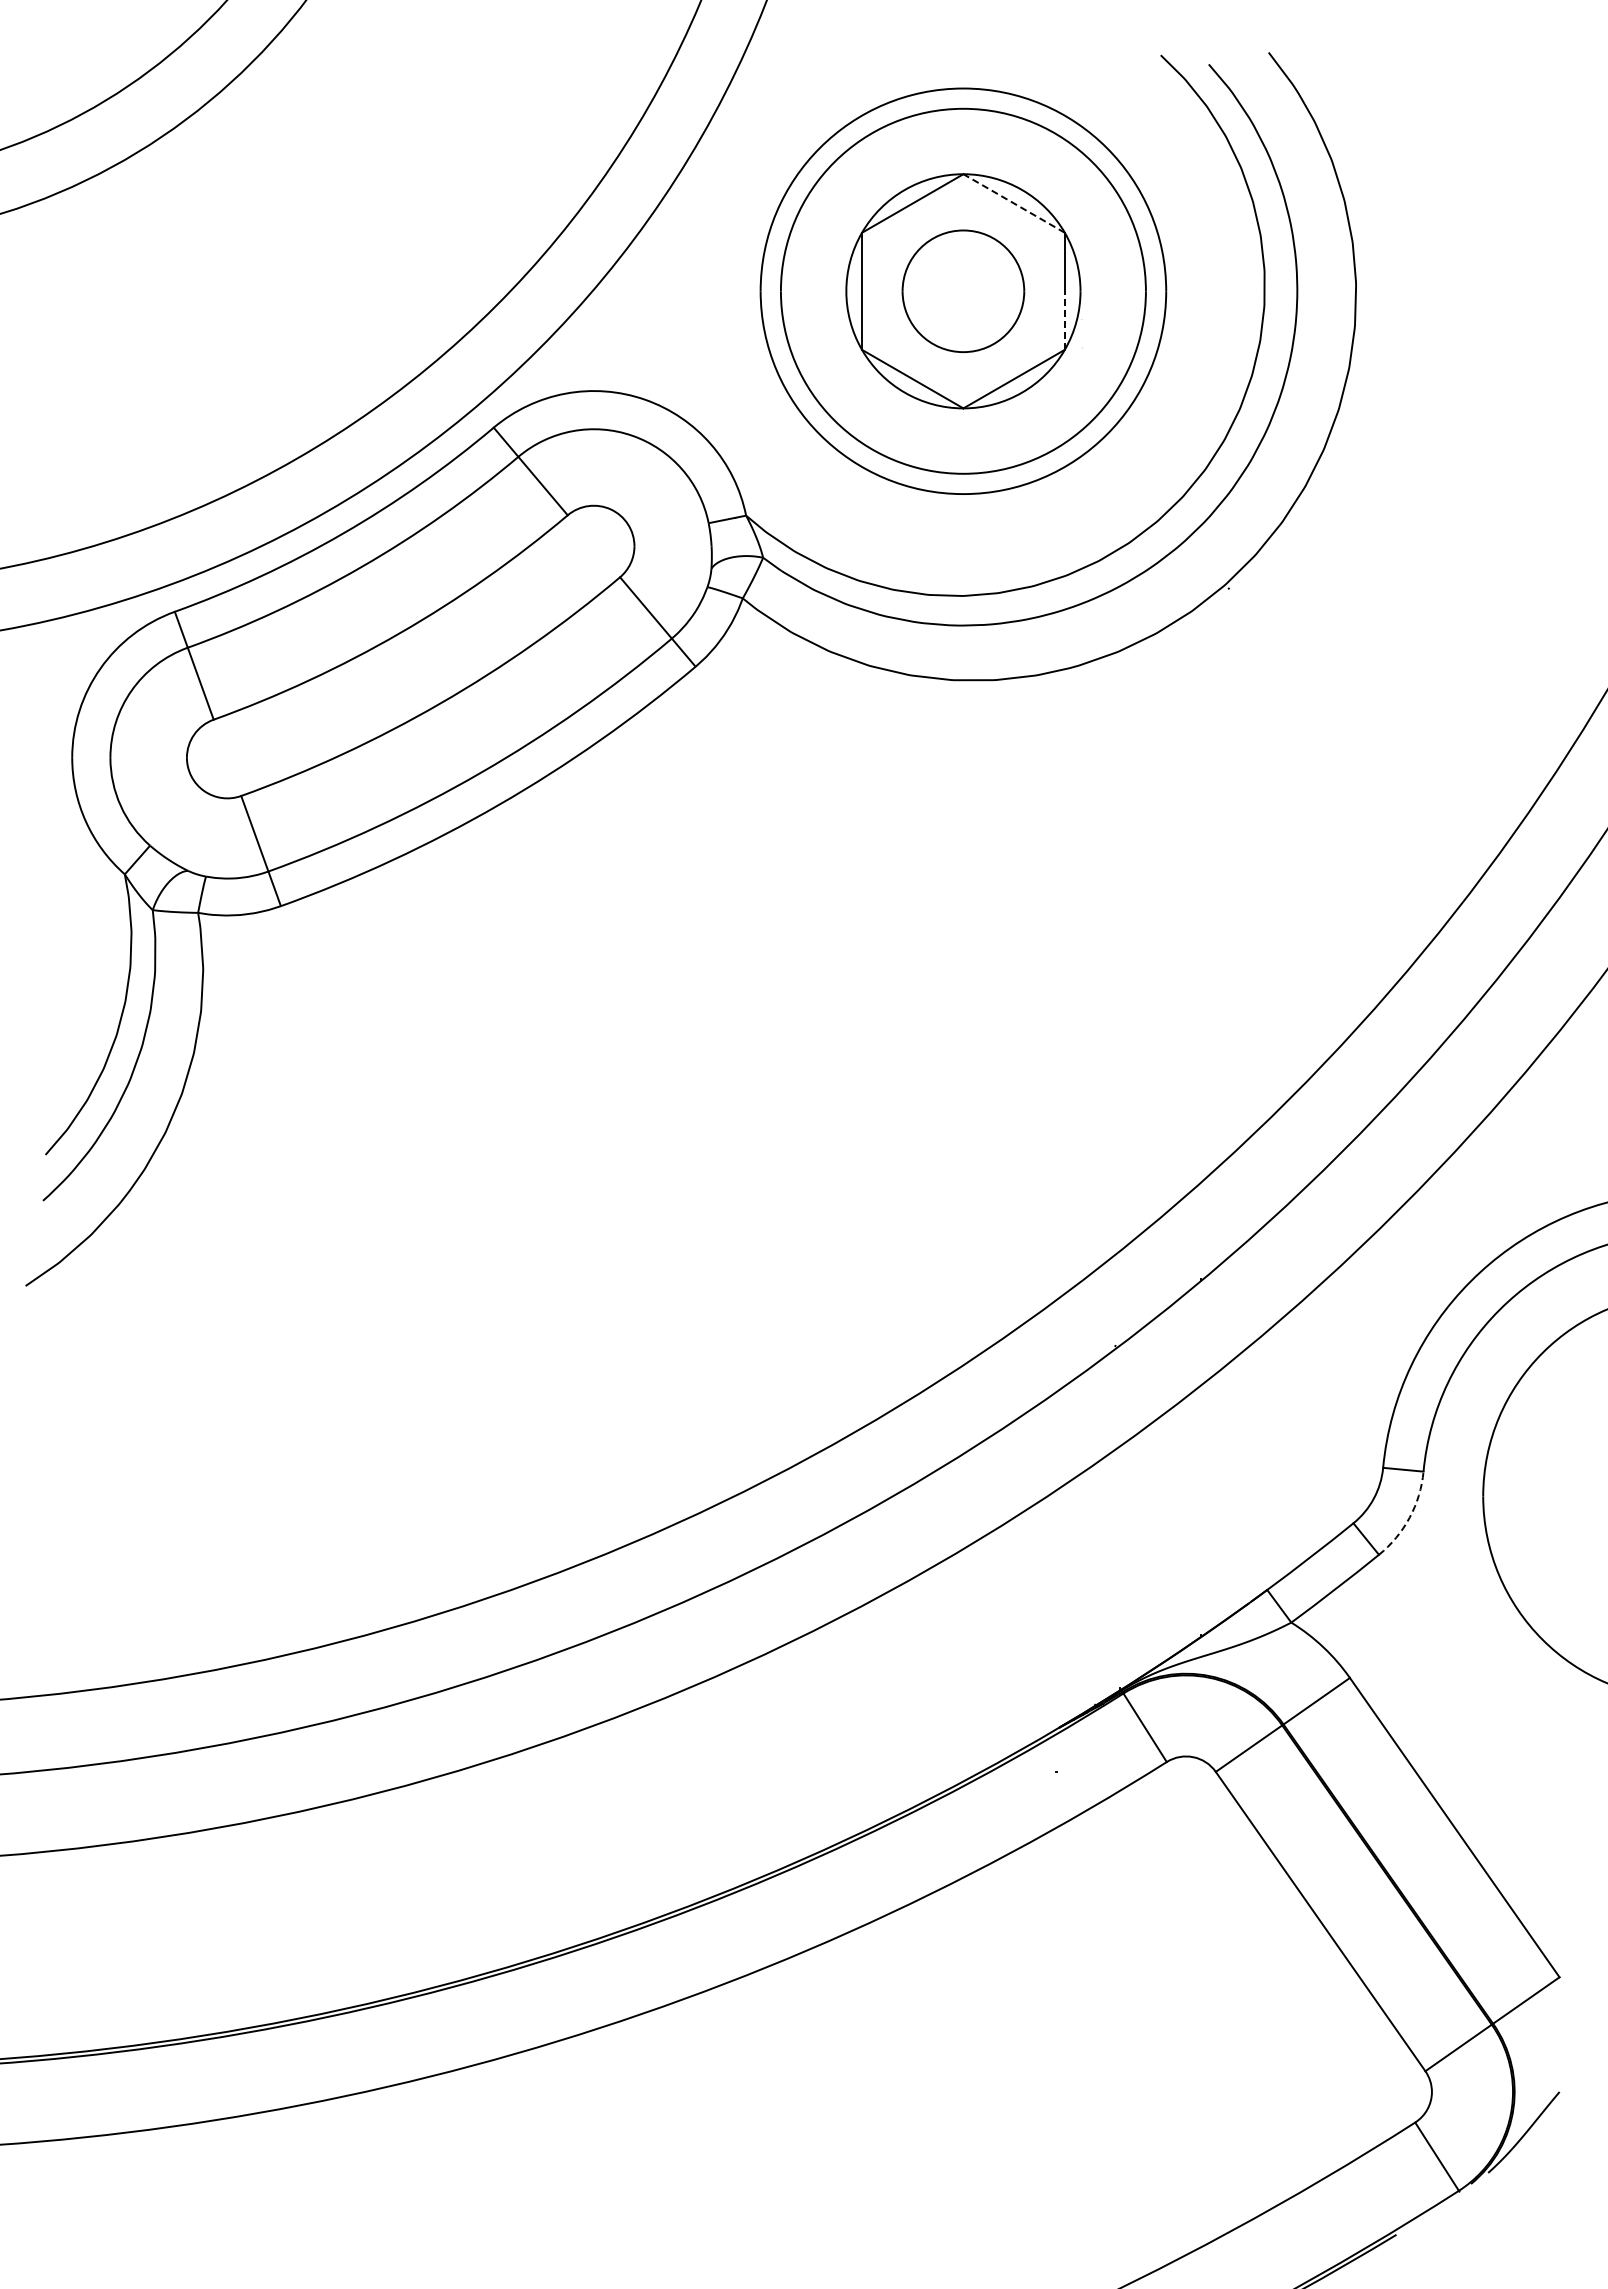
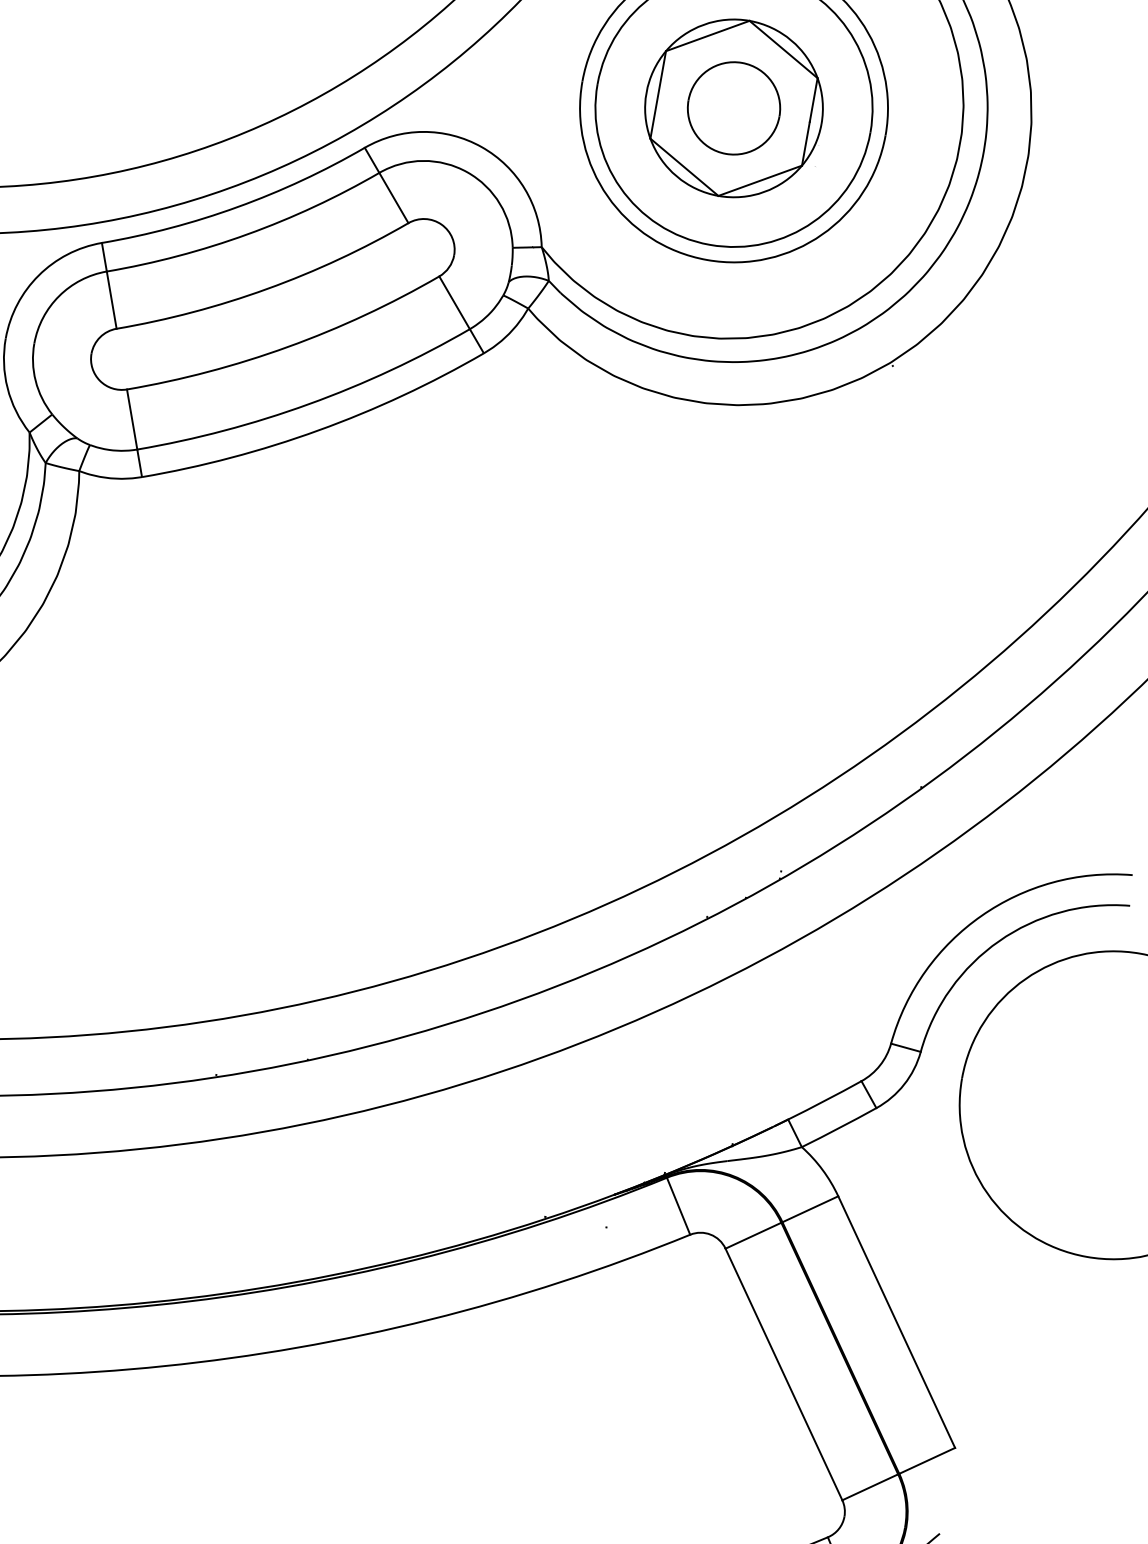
line: (1014, 203) -> (783, 49), dashed -> solid
line: (1064, 320) -> (805, 143), dashed -> solid
arc: (1409, 1517) -> (904, 1084), dashed -> solid

